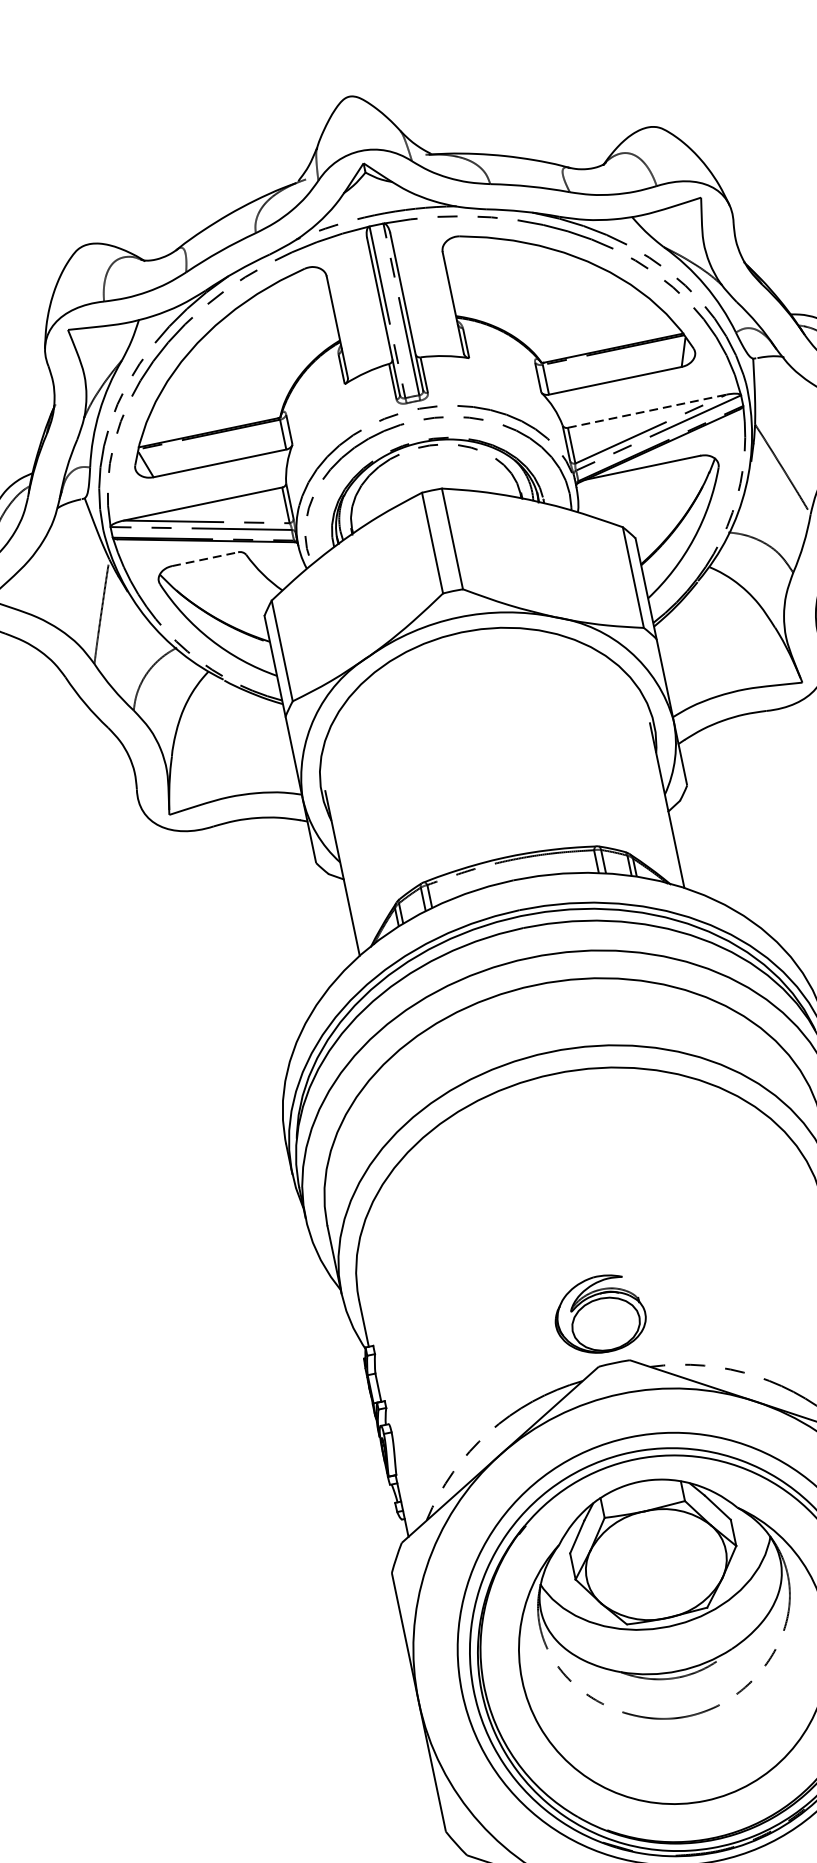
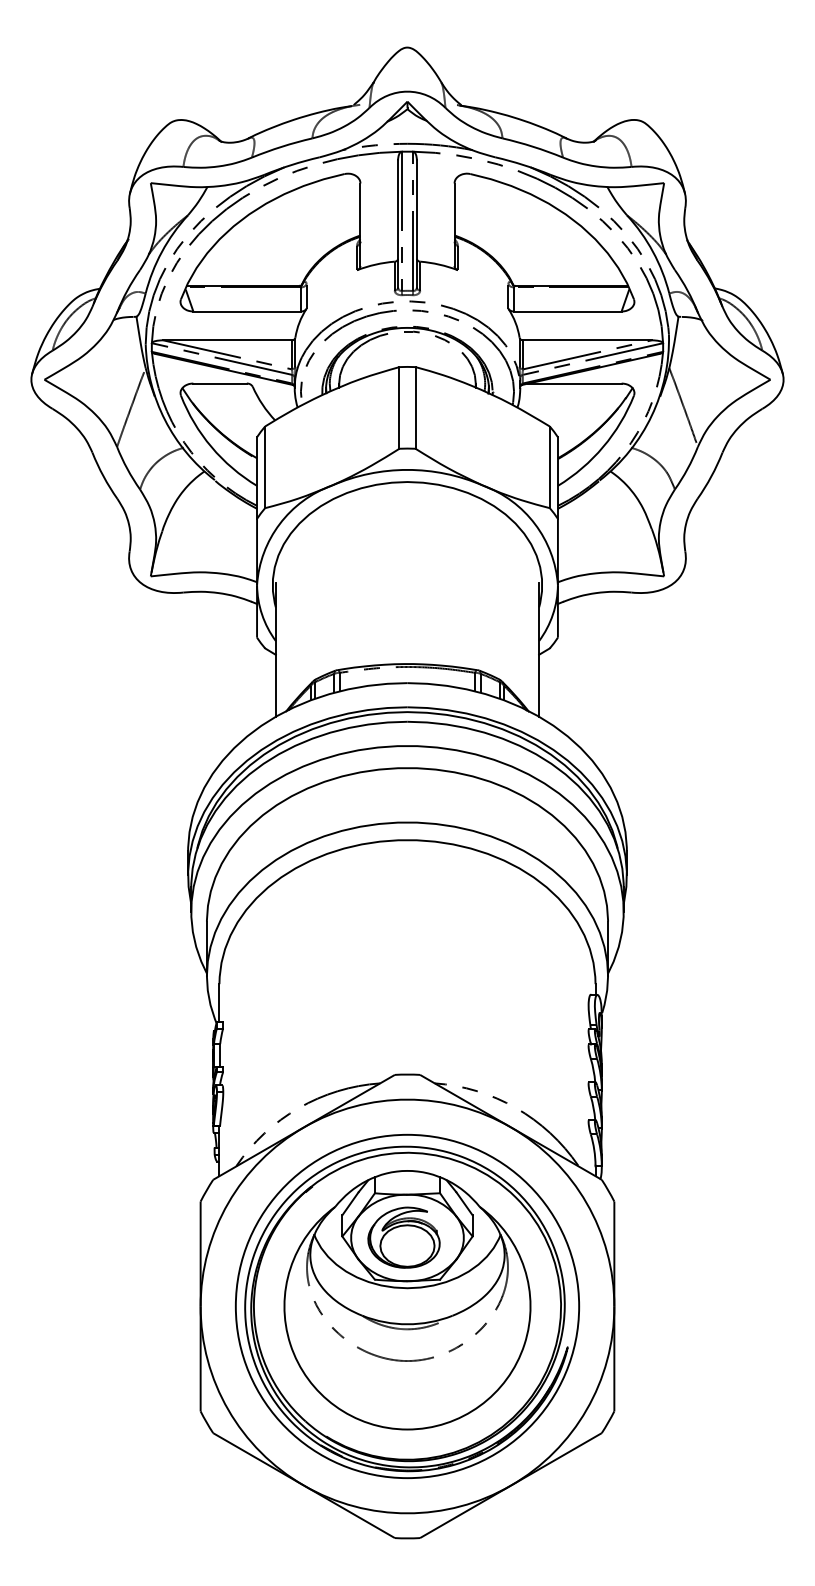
line: (648, 411) -> (588, 340), dashed -> solid
line: (205, 559) -> (220, 383), dashed -> solid
part: (598, 1314) -> (403, 1237), moved

